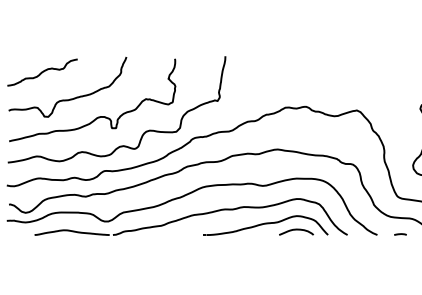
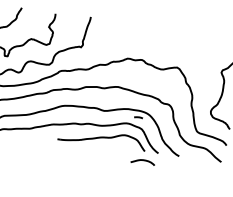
curve: (296, 230) -> (143, 160), moved
line: (400, 234) -> (138, 117), moved

